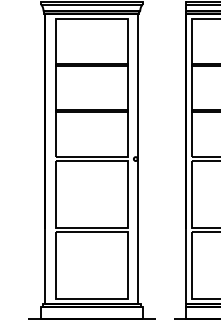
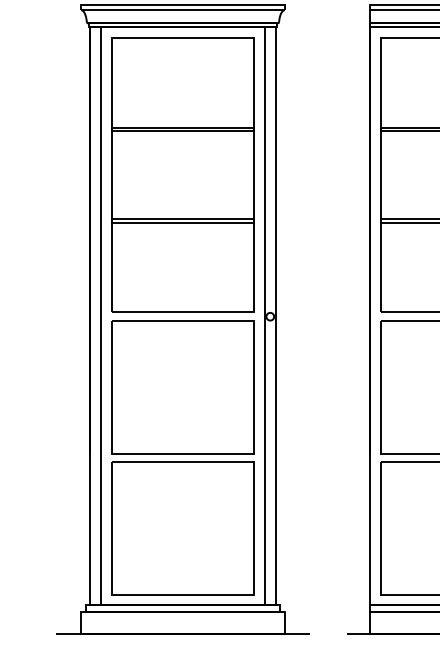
line: (50, 158) -> (100, 315), added
line: (133, 158) -> (265, 315), added

